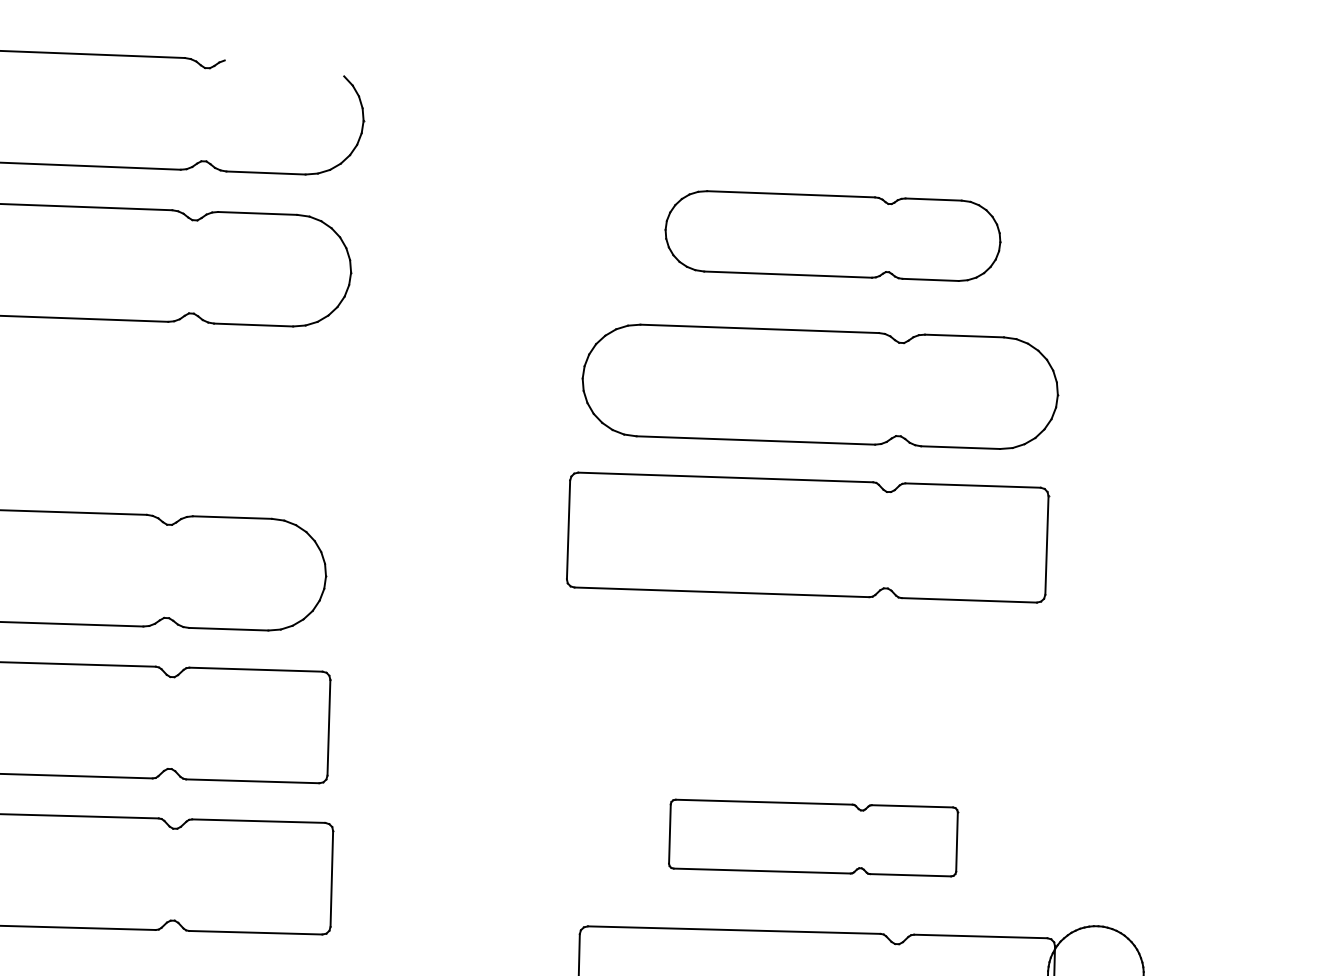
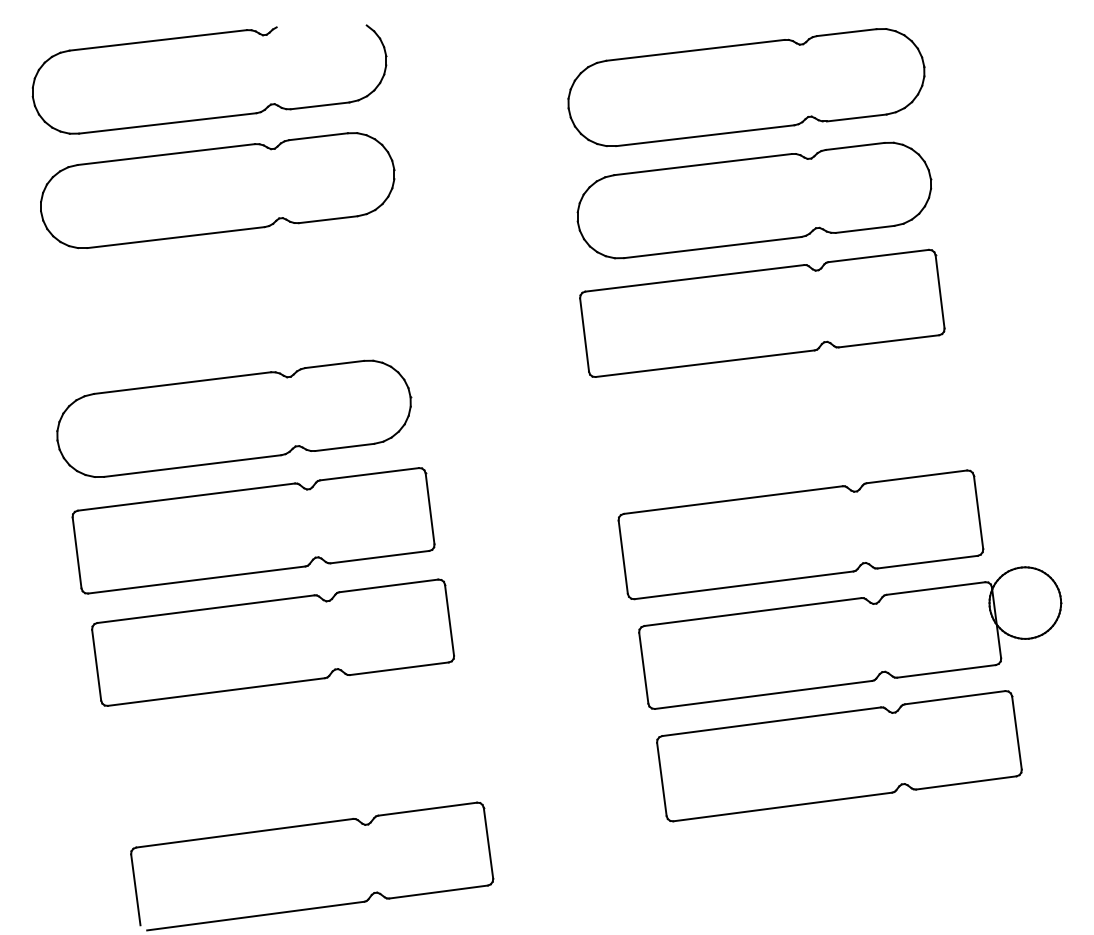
part: (833, 235) -> (746, 87), size x1.43
part: (812, 837) -> (800, 534), size x1.67

